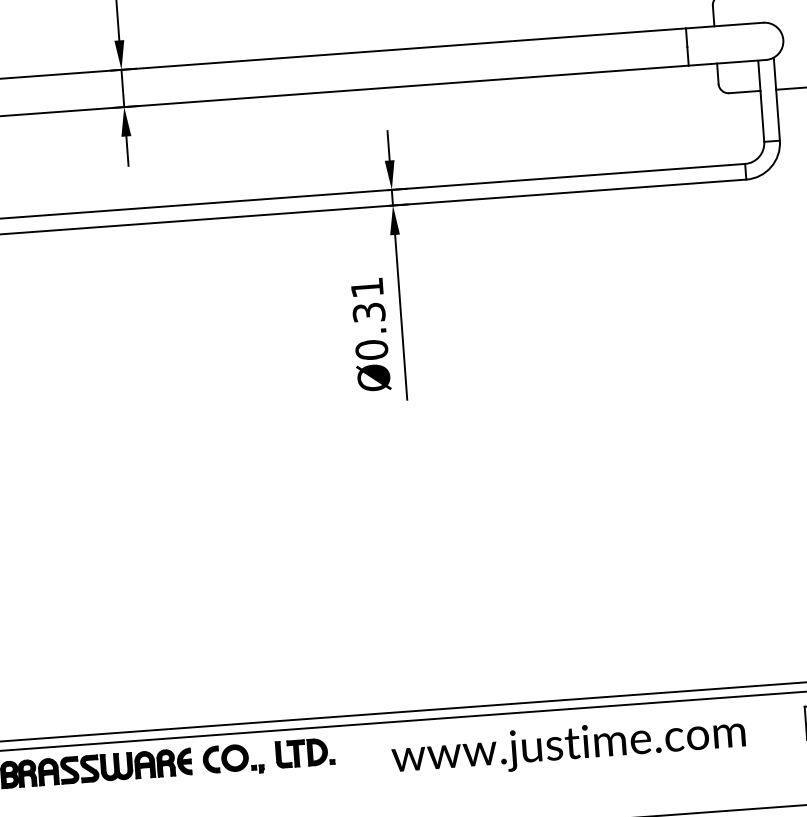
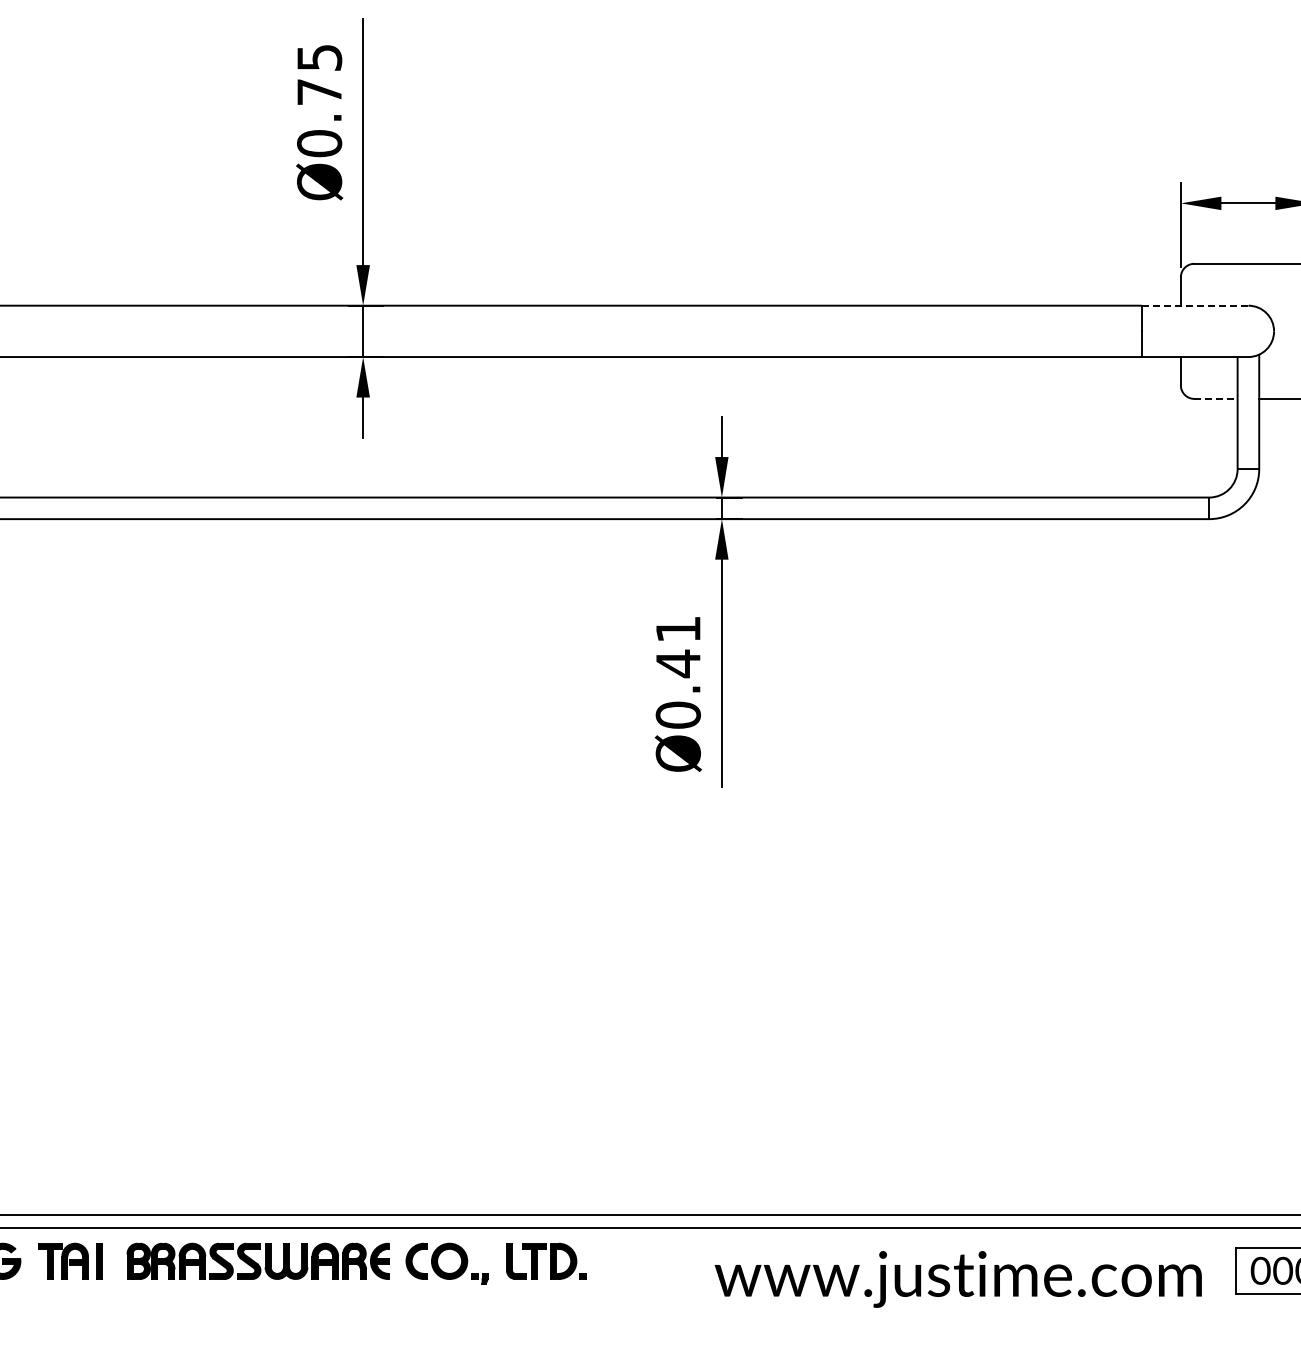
line: (724, 25) -> (1194, 305), solid -> dashed
line: (745, 91) -> (1216, 398), solid -> dashed
text: (368, 312) -> (677, 663), Ø0.31 -> Ø0.41
text: (568, 746) -> (957, 1279), moved

